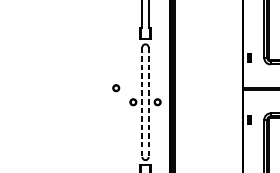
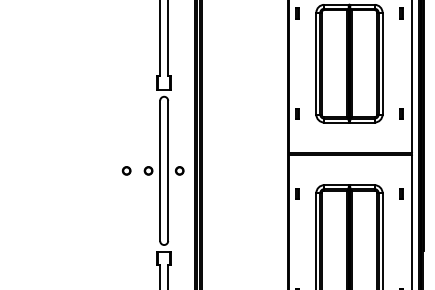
part: (116, 87) -> (126, 170), moved
line: (142, 102) -> (160, 171), dashed -> solid
line: (148, 102) -> (168, 171), dashed -> solid

